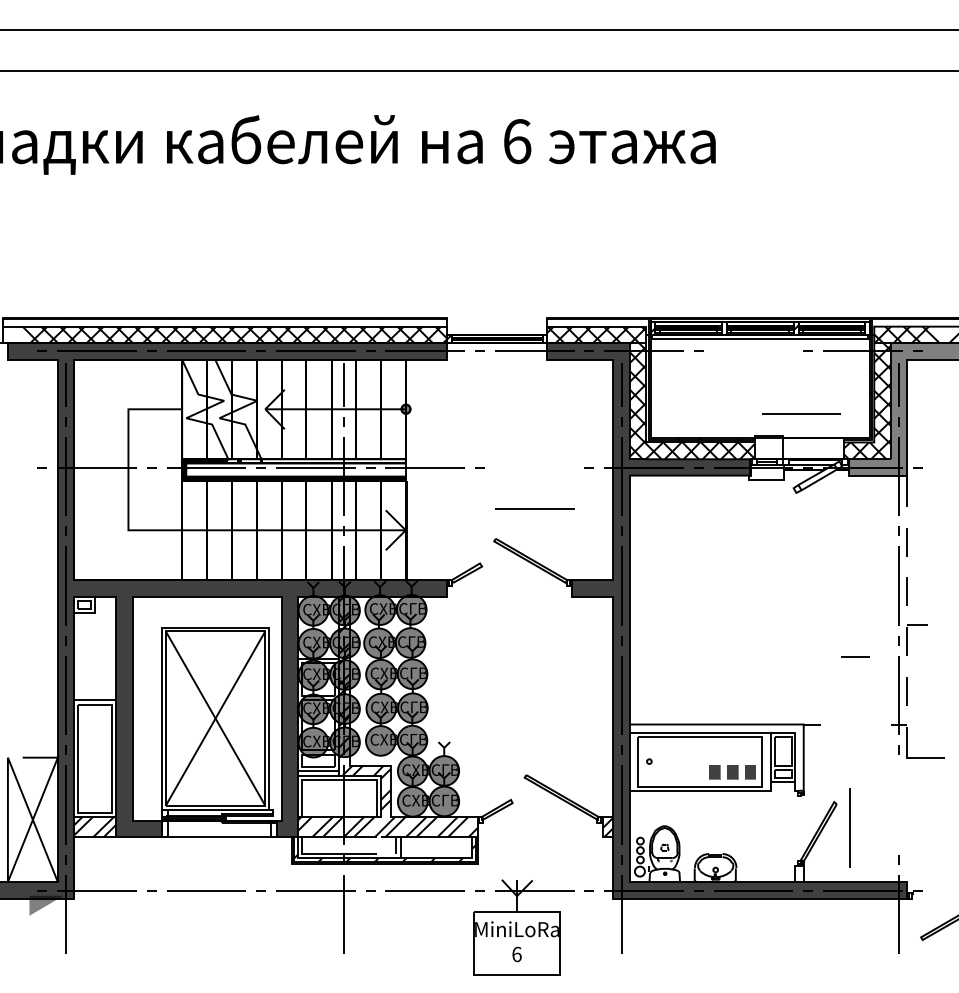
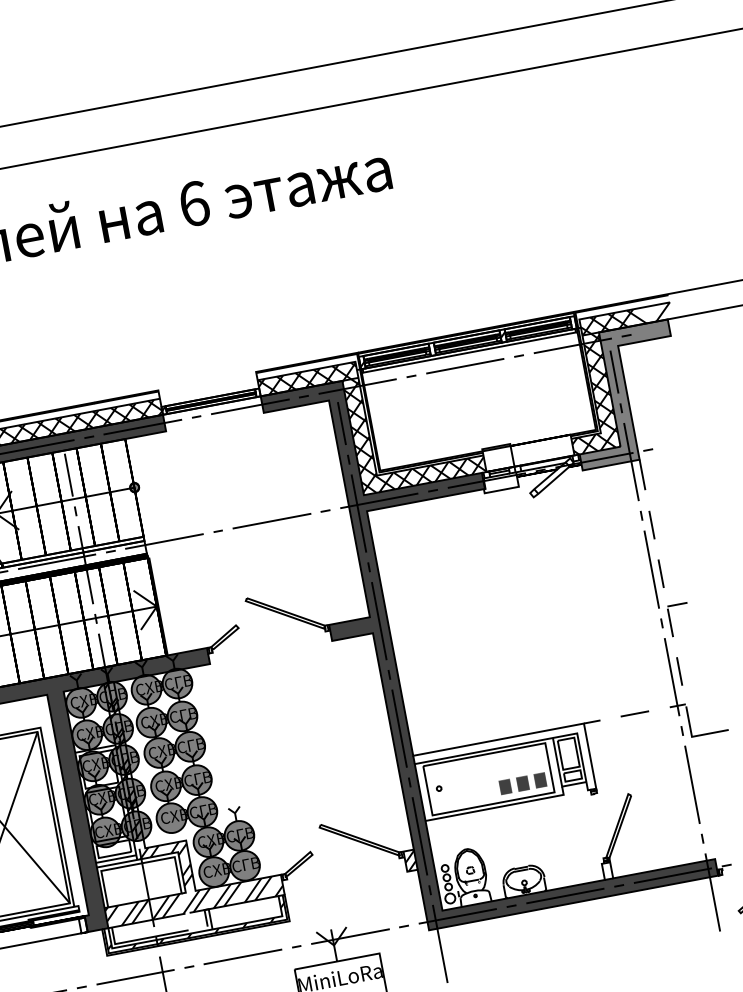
line: (801, 413) -> (465, 365), moved
line: (534, 508) -> (271, 520), moved
line: (855, 656) -> (634, 713), moved
line: (849, 827) -> (691, 784), moved

